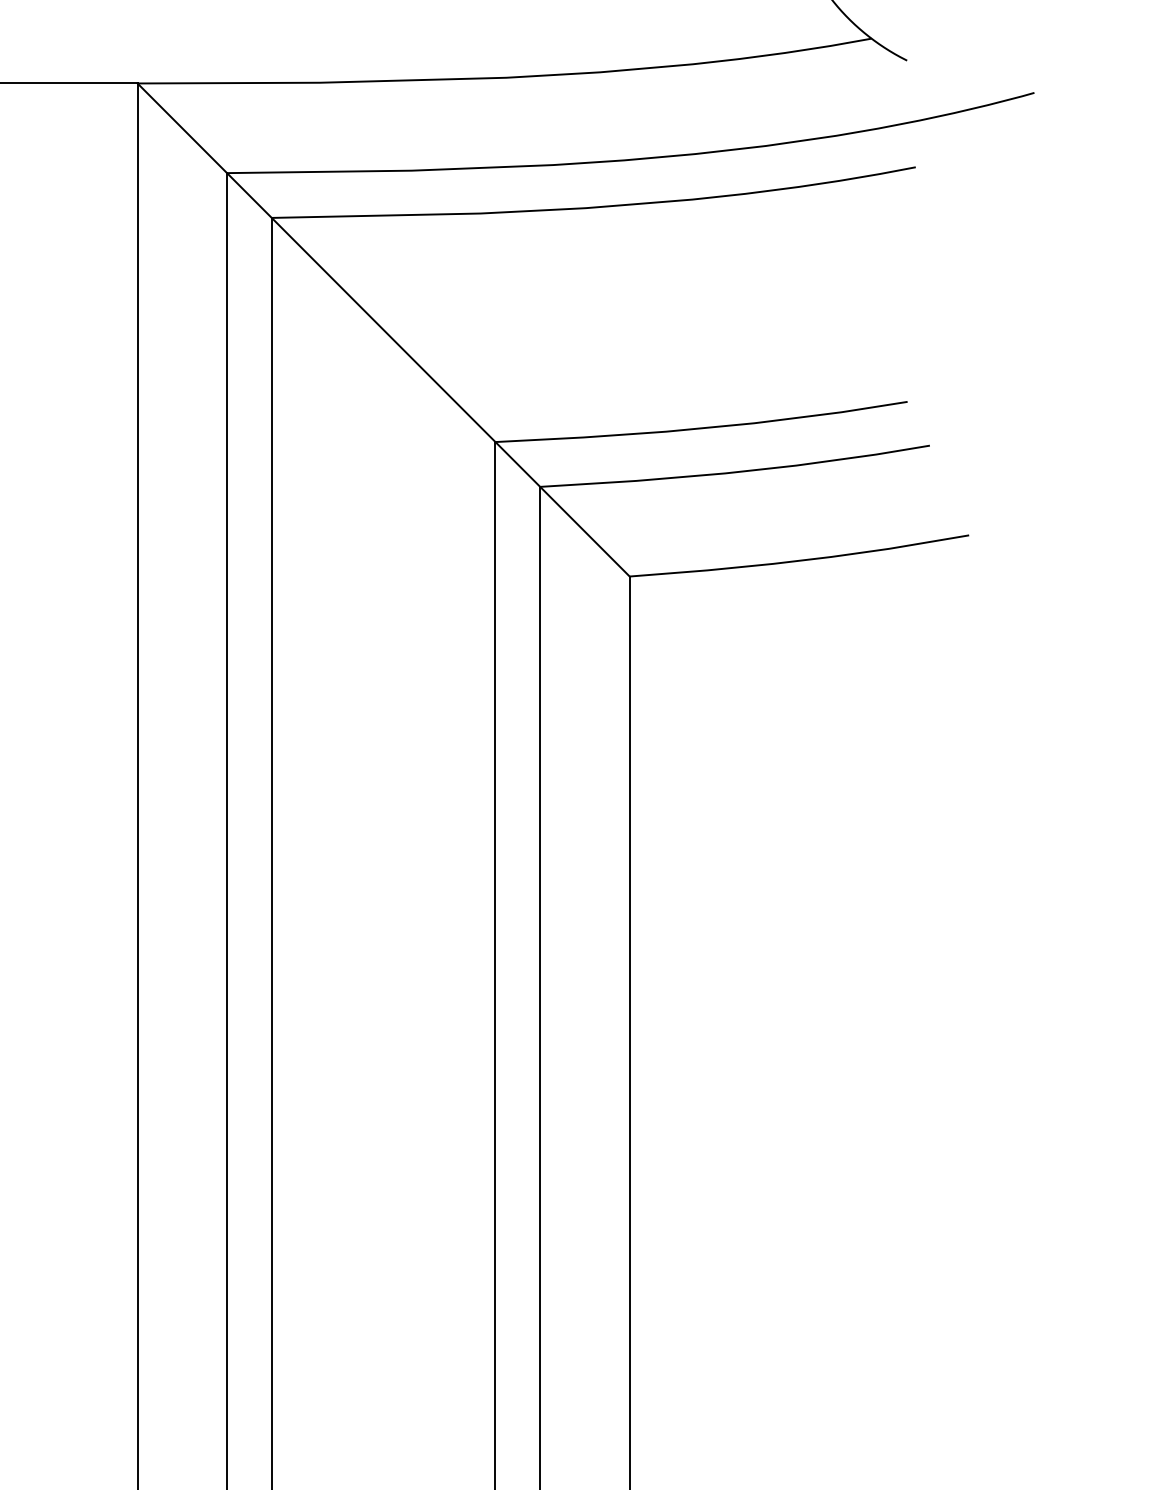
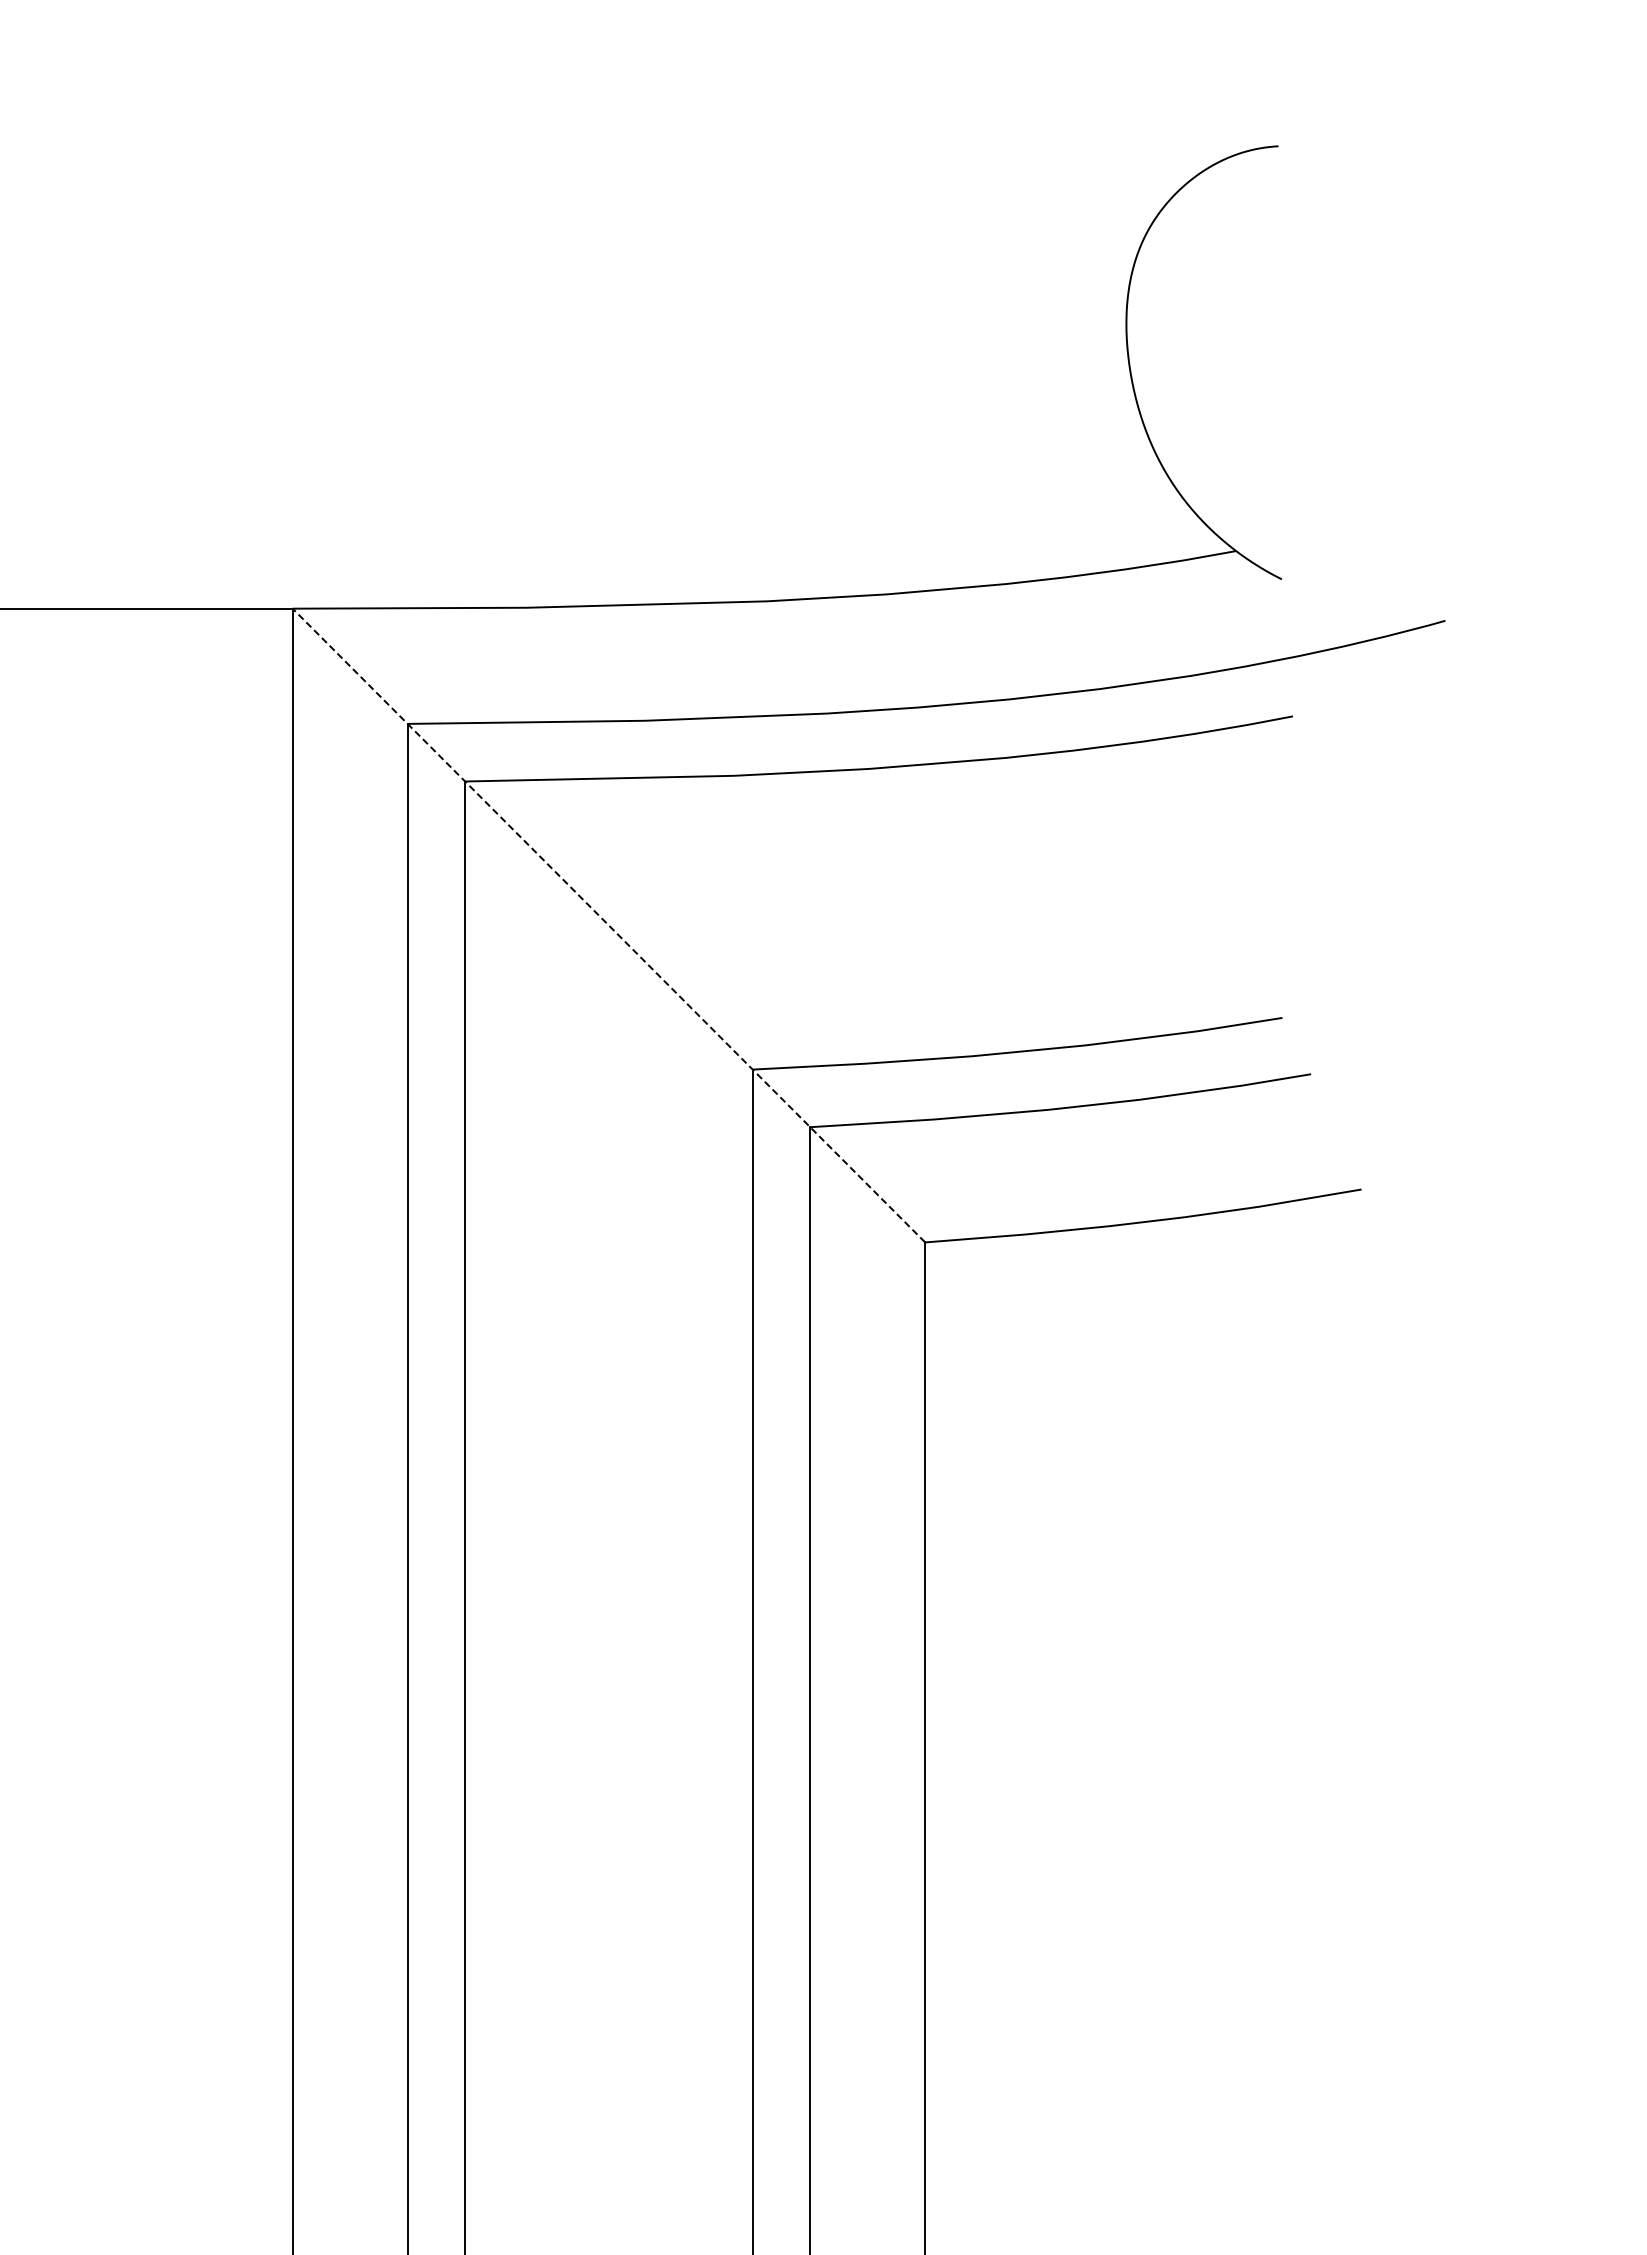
line: (383, 329) -> (608, 925), solid -> dashed

